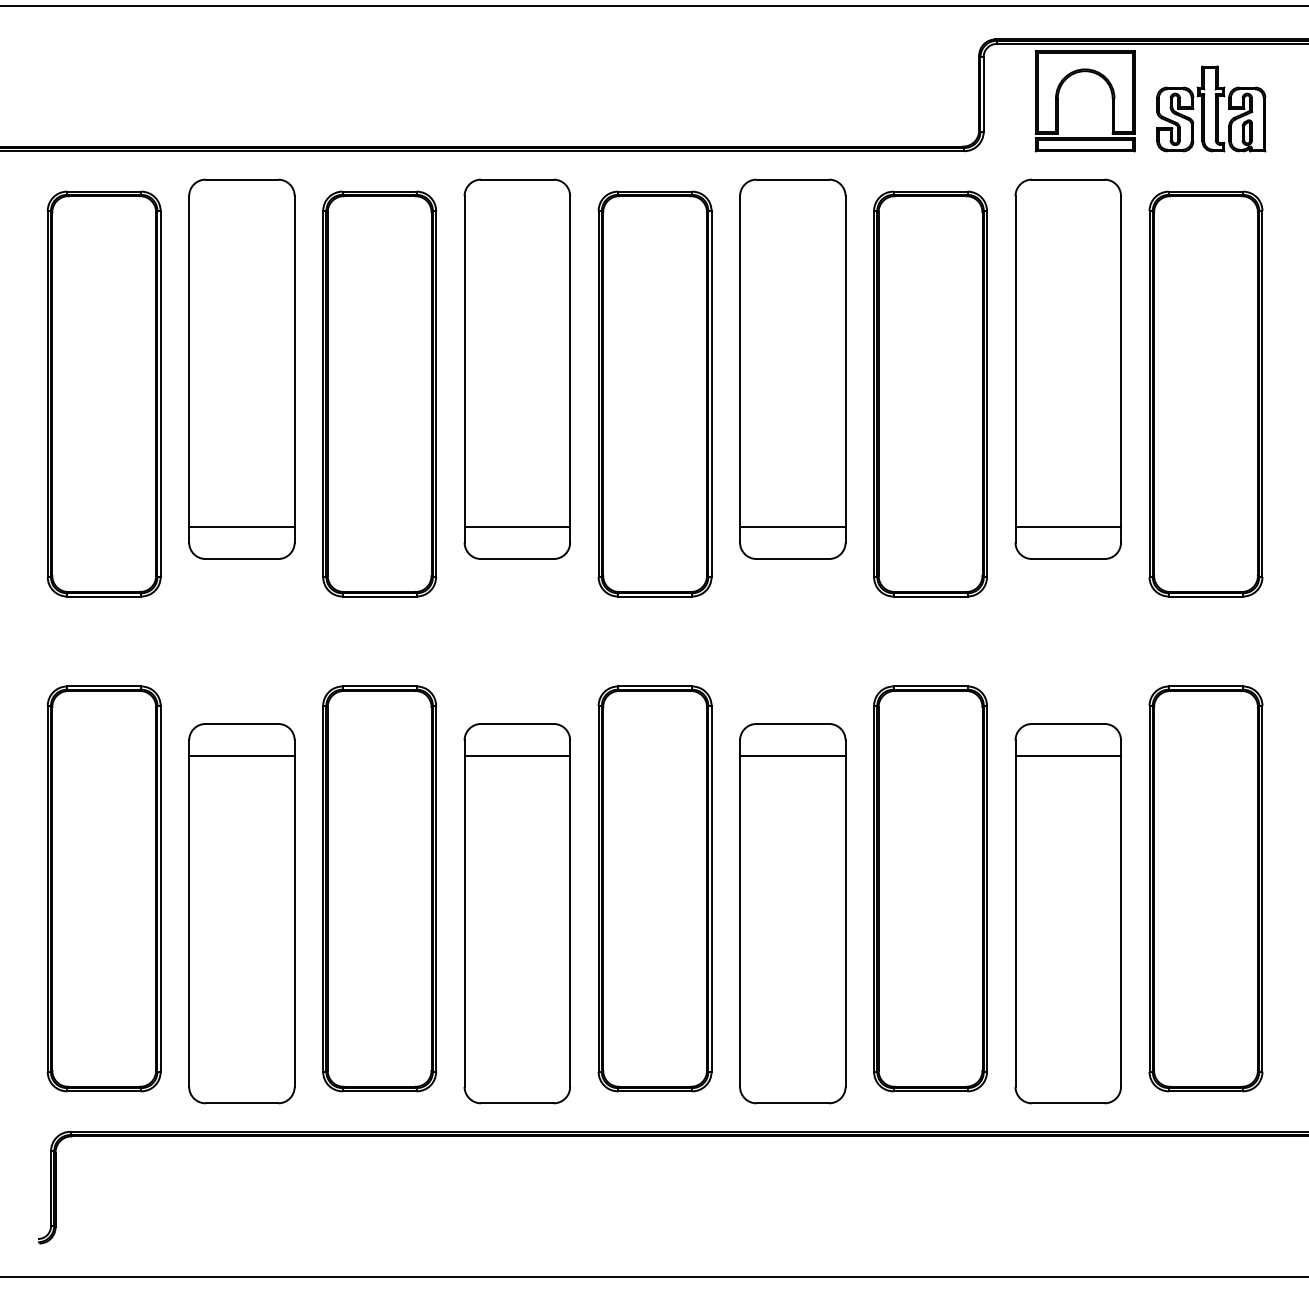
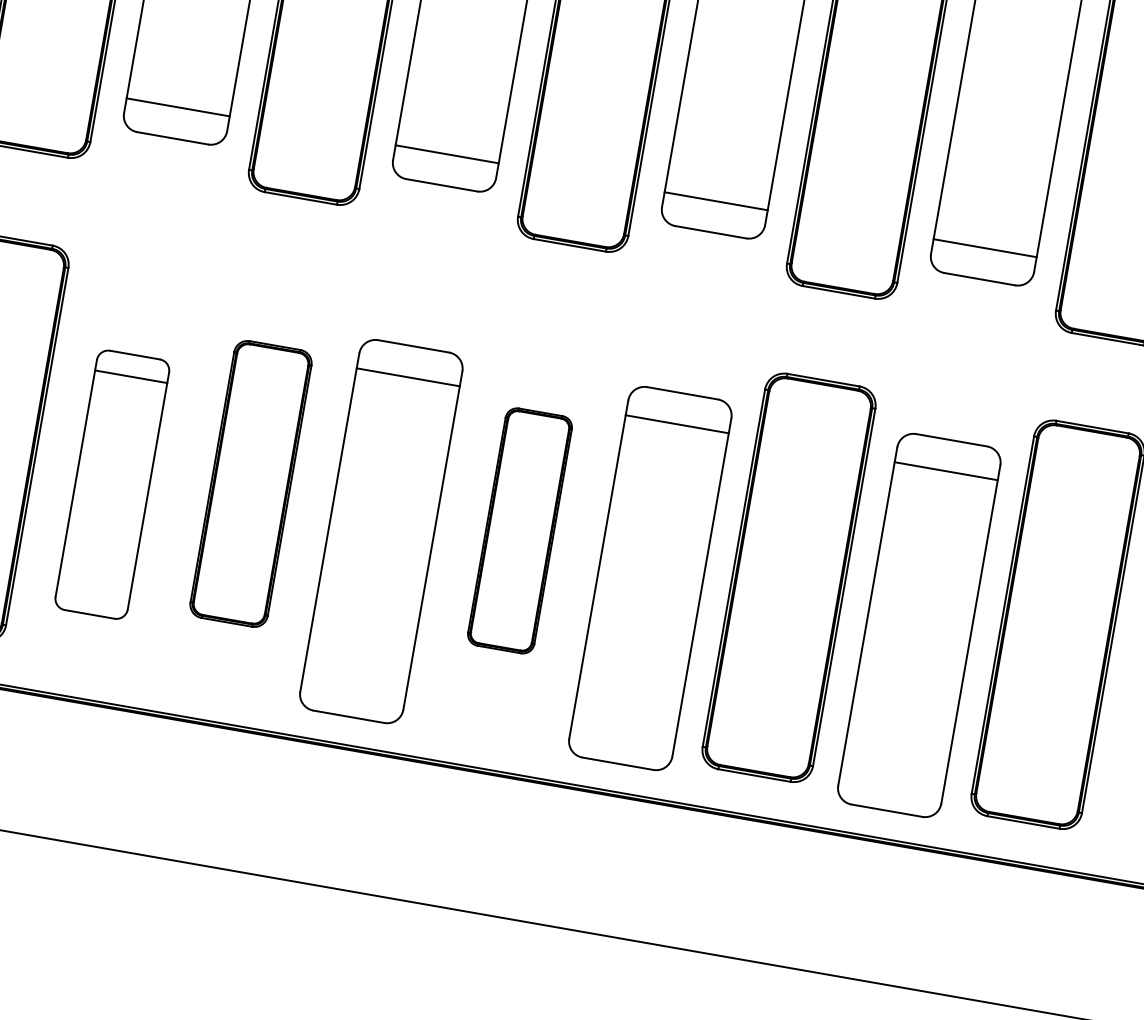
part: (379, 888) -> (250, 483), size x0.7
part: (654, 888) -> (519, 530), size x0.6
part: (241, 913) -> (111, 484), size x0.7

